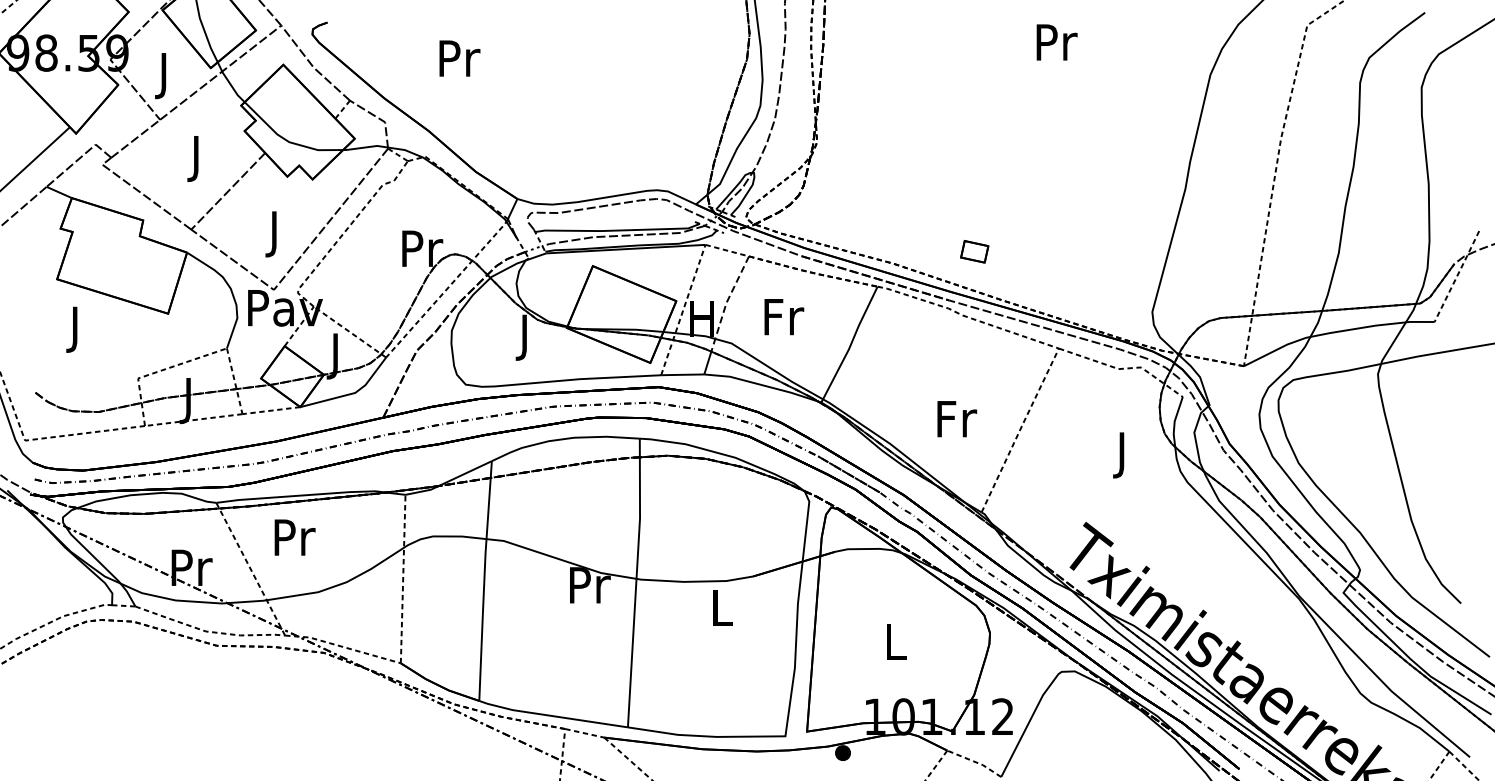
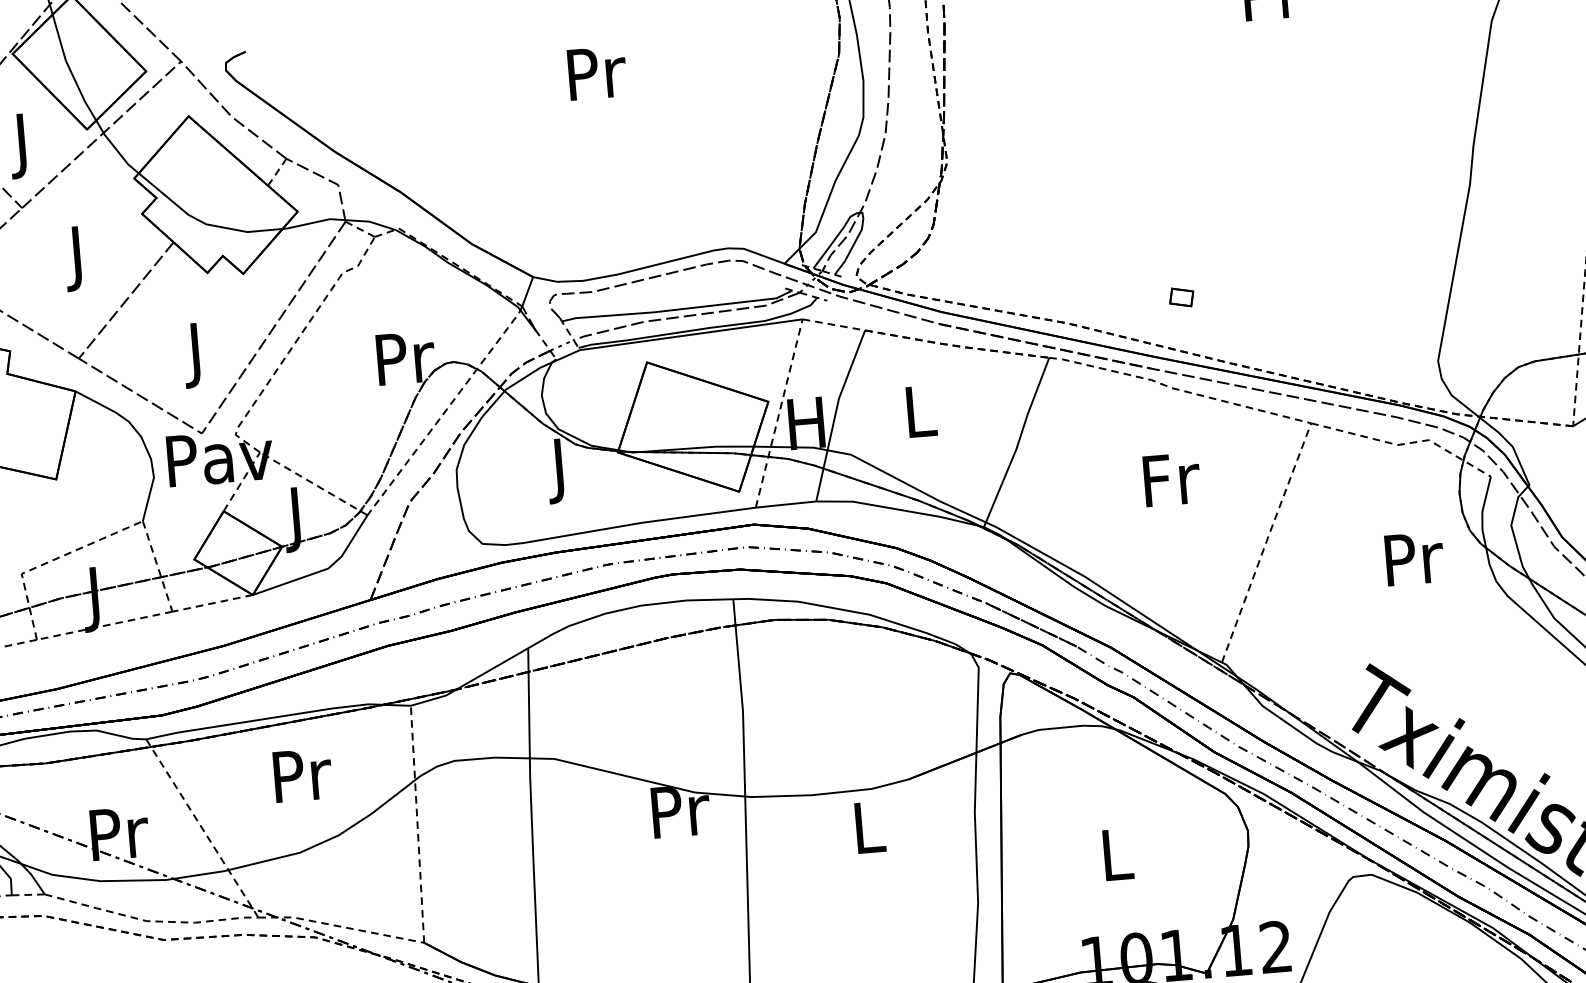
text: (459, 58) -> (596, 73), moved
part: (974, 251) -> (1181, 296), size x0.62
line: (726, 302) -> (838, 397), dashed -> solid
text: (784, 317) -> (922, 412), Fr -> L
text: (957, 419) -> (1172, 480), moved
text: (1123, 455) -> (1414, 565), J -> Pr
text: (294, 537) -> (302, 775), moved

